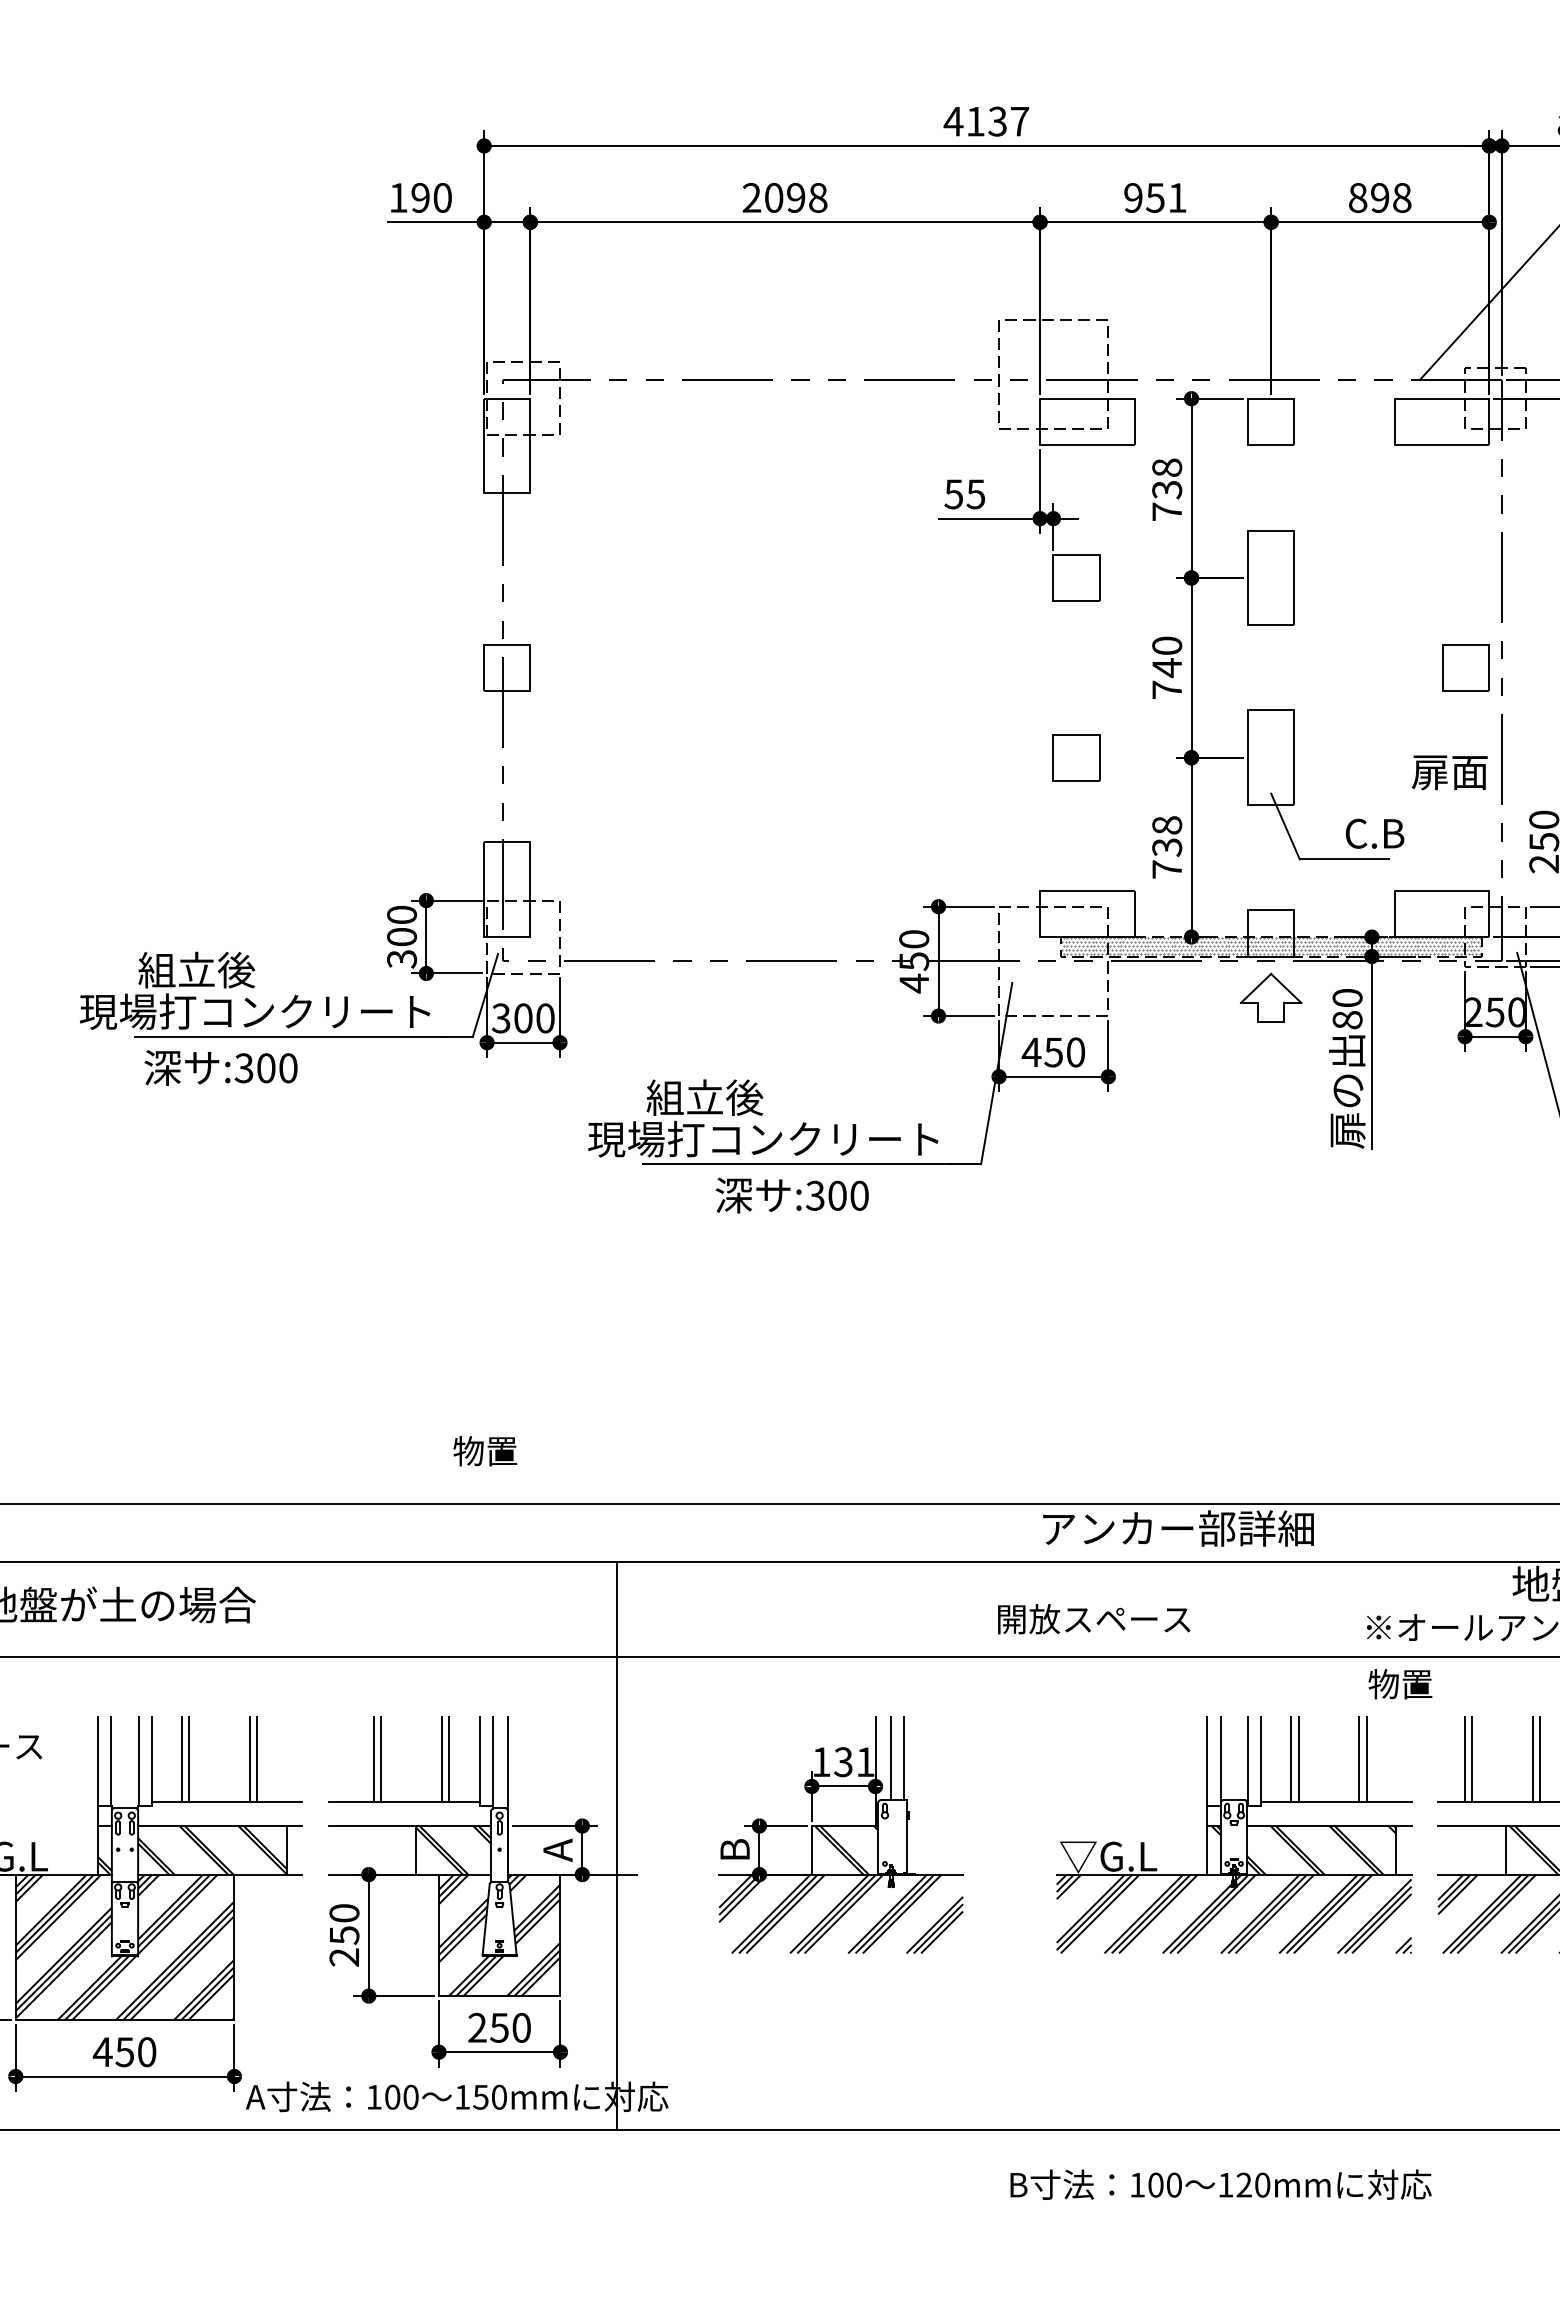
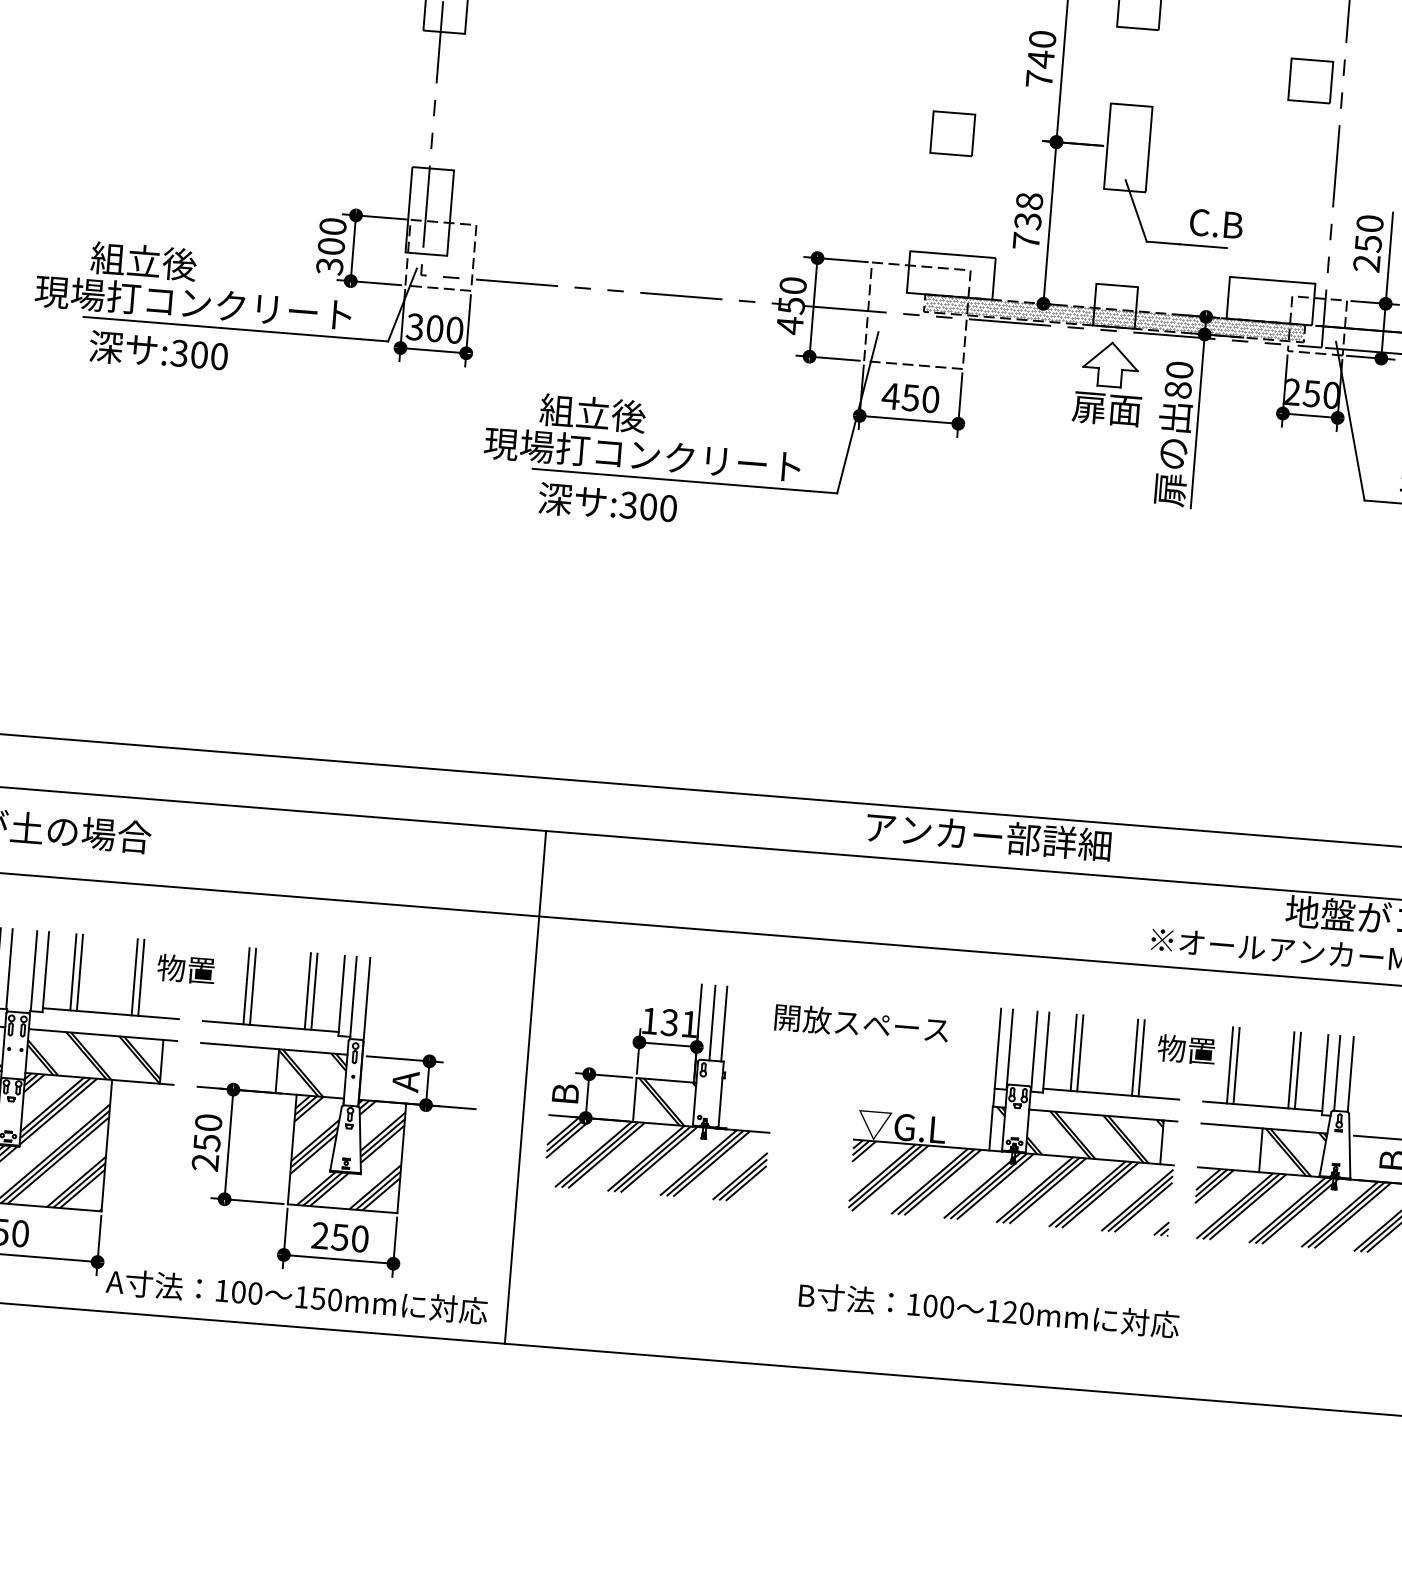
text: (1449, 772) -> (1106, 409), moved
text: (791, 1195) -> (607, 503), moved
text: (485, 1451) -> (186, 969), moved
text: (1094, 1619) -> (862, 1023), moved
text: (1400, 1684) -> (1186, 1050), moved
line: (617, 1845) -> (525, 1086), moved
text: (1220, 2184) -> (988, 1310), moved

